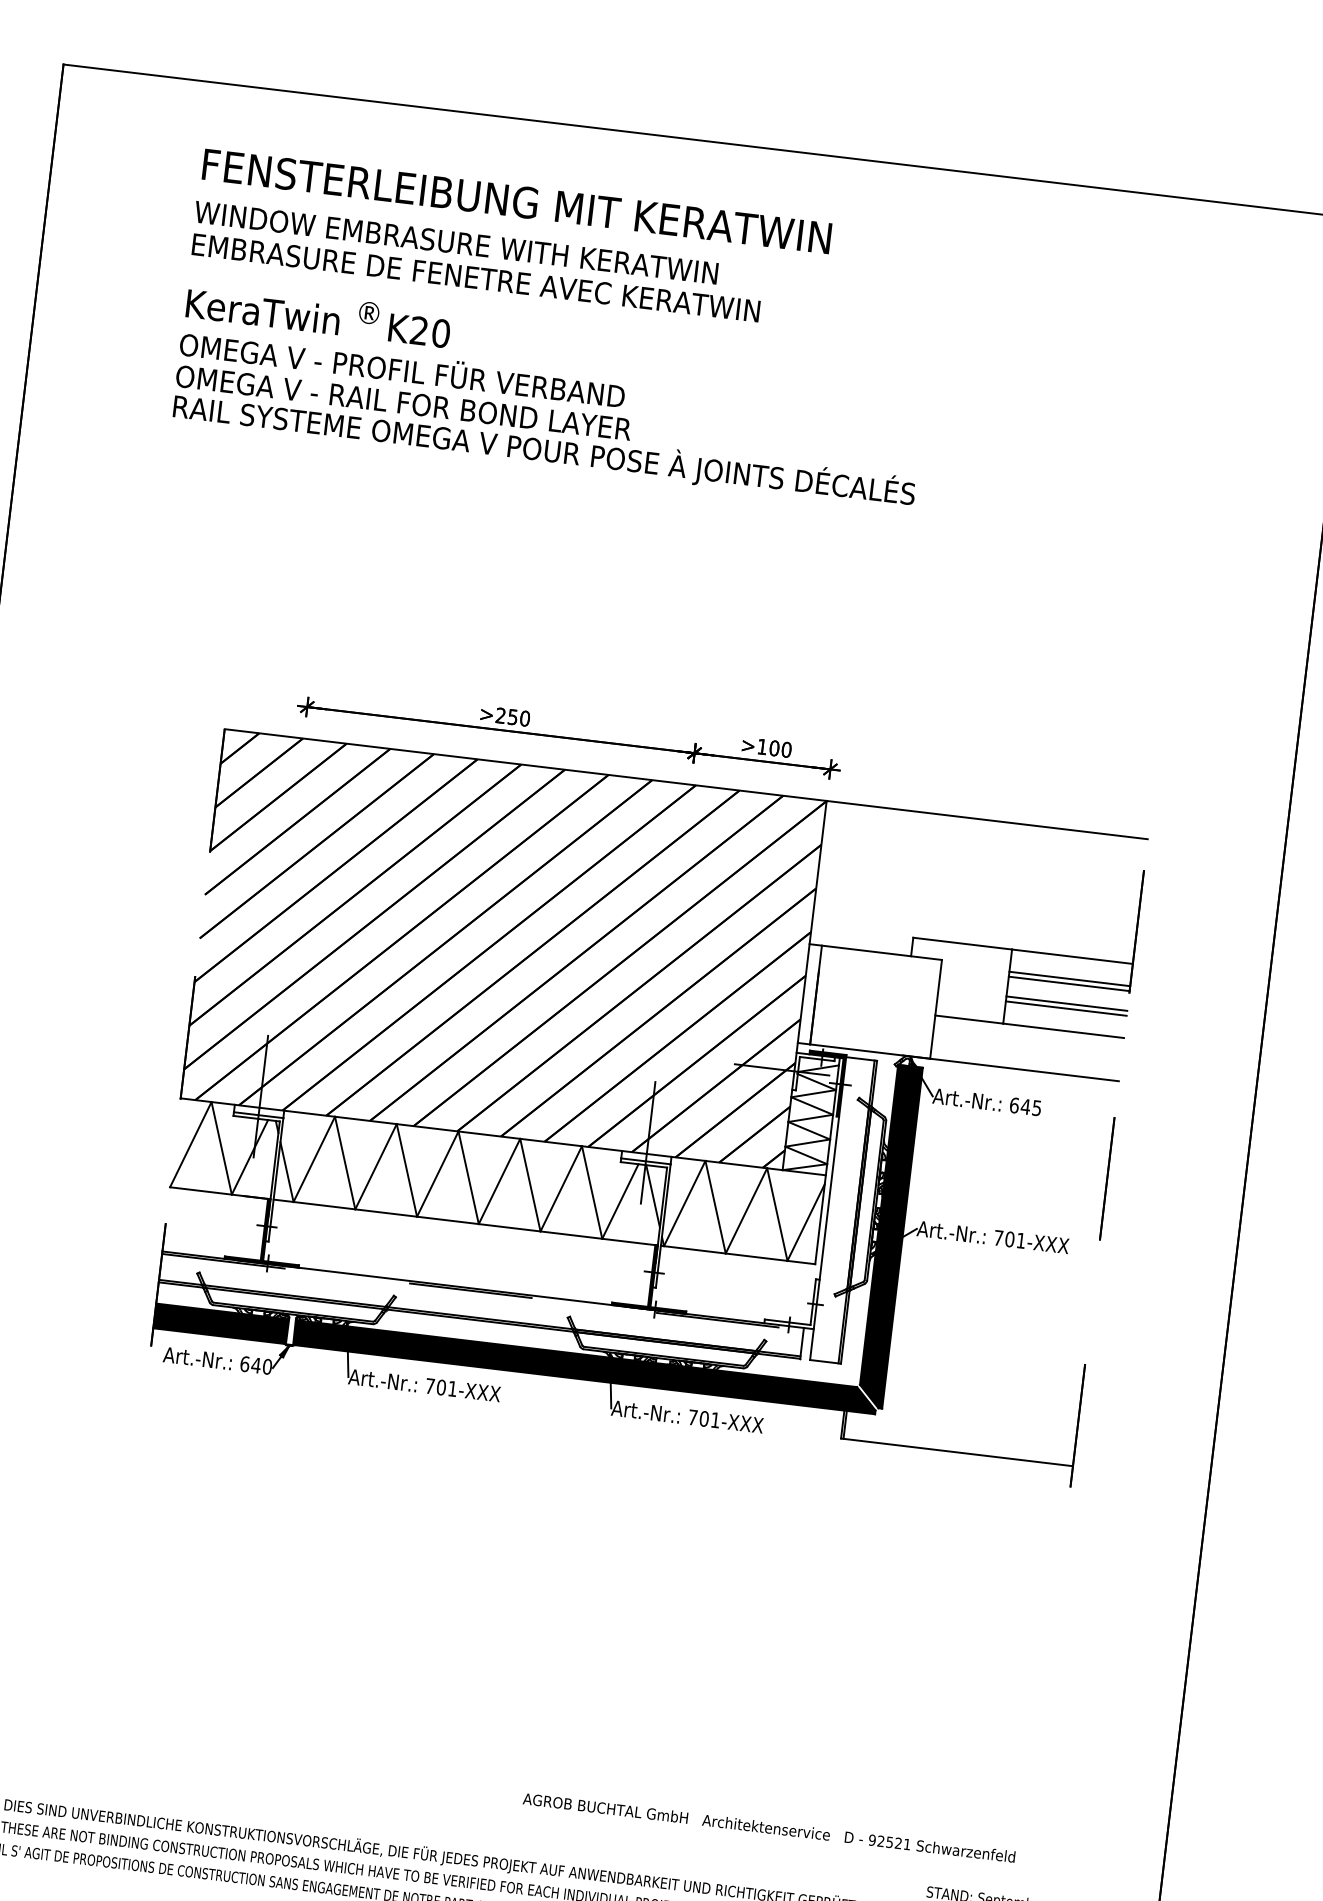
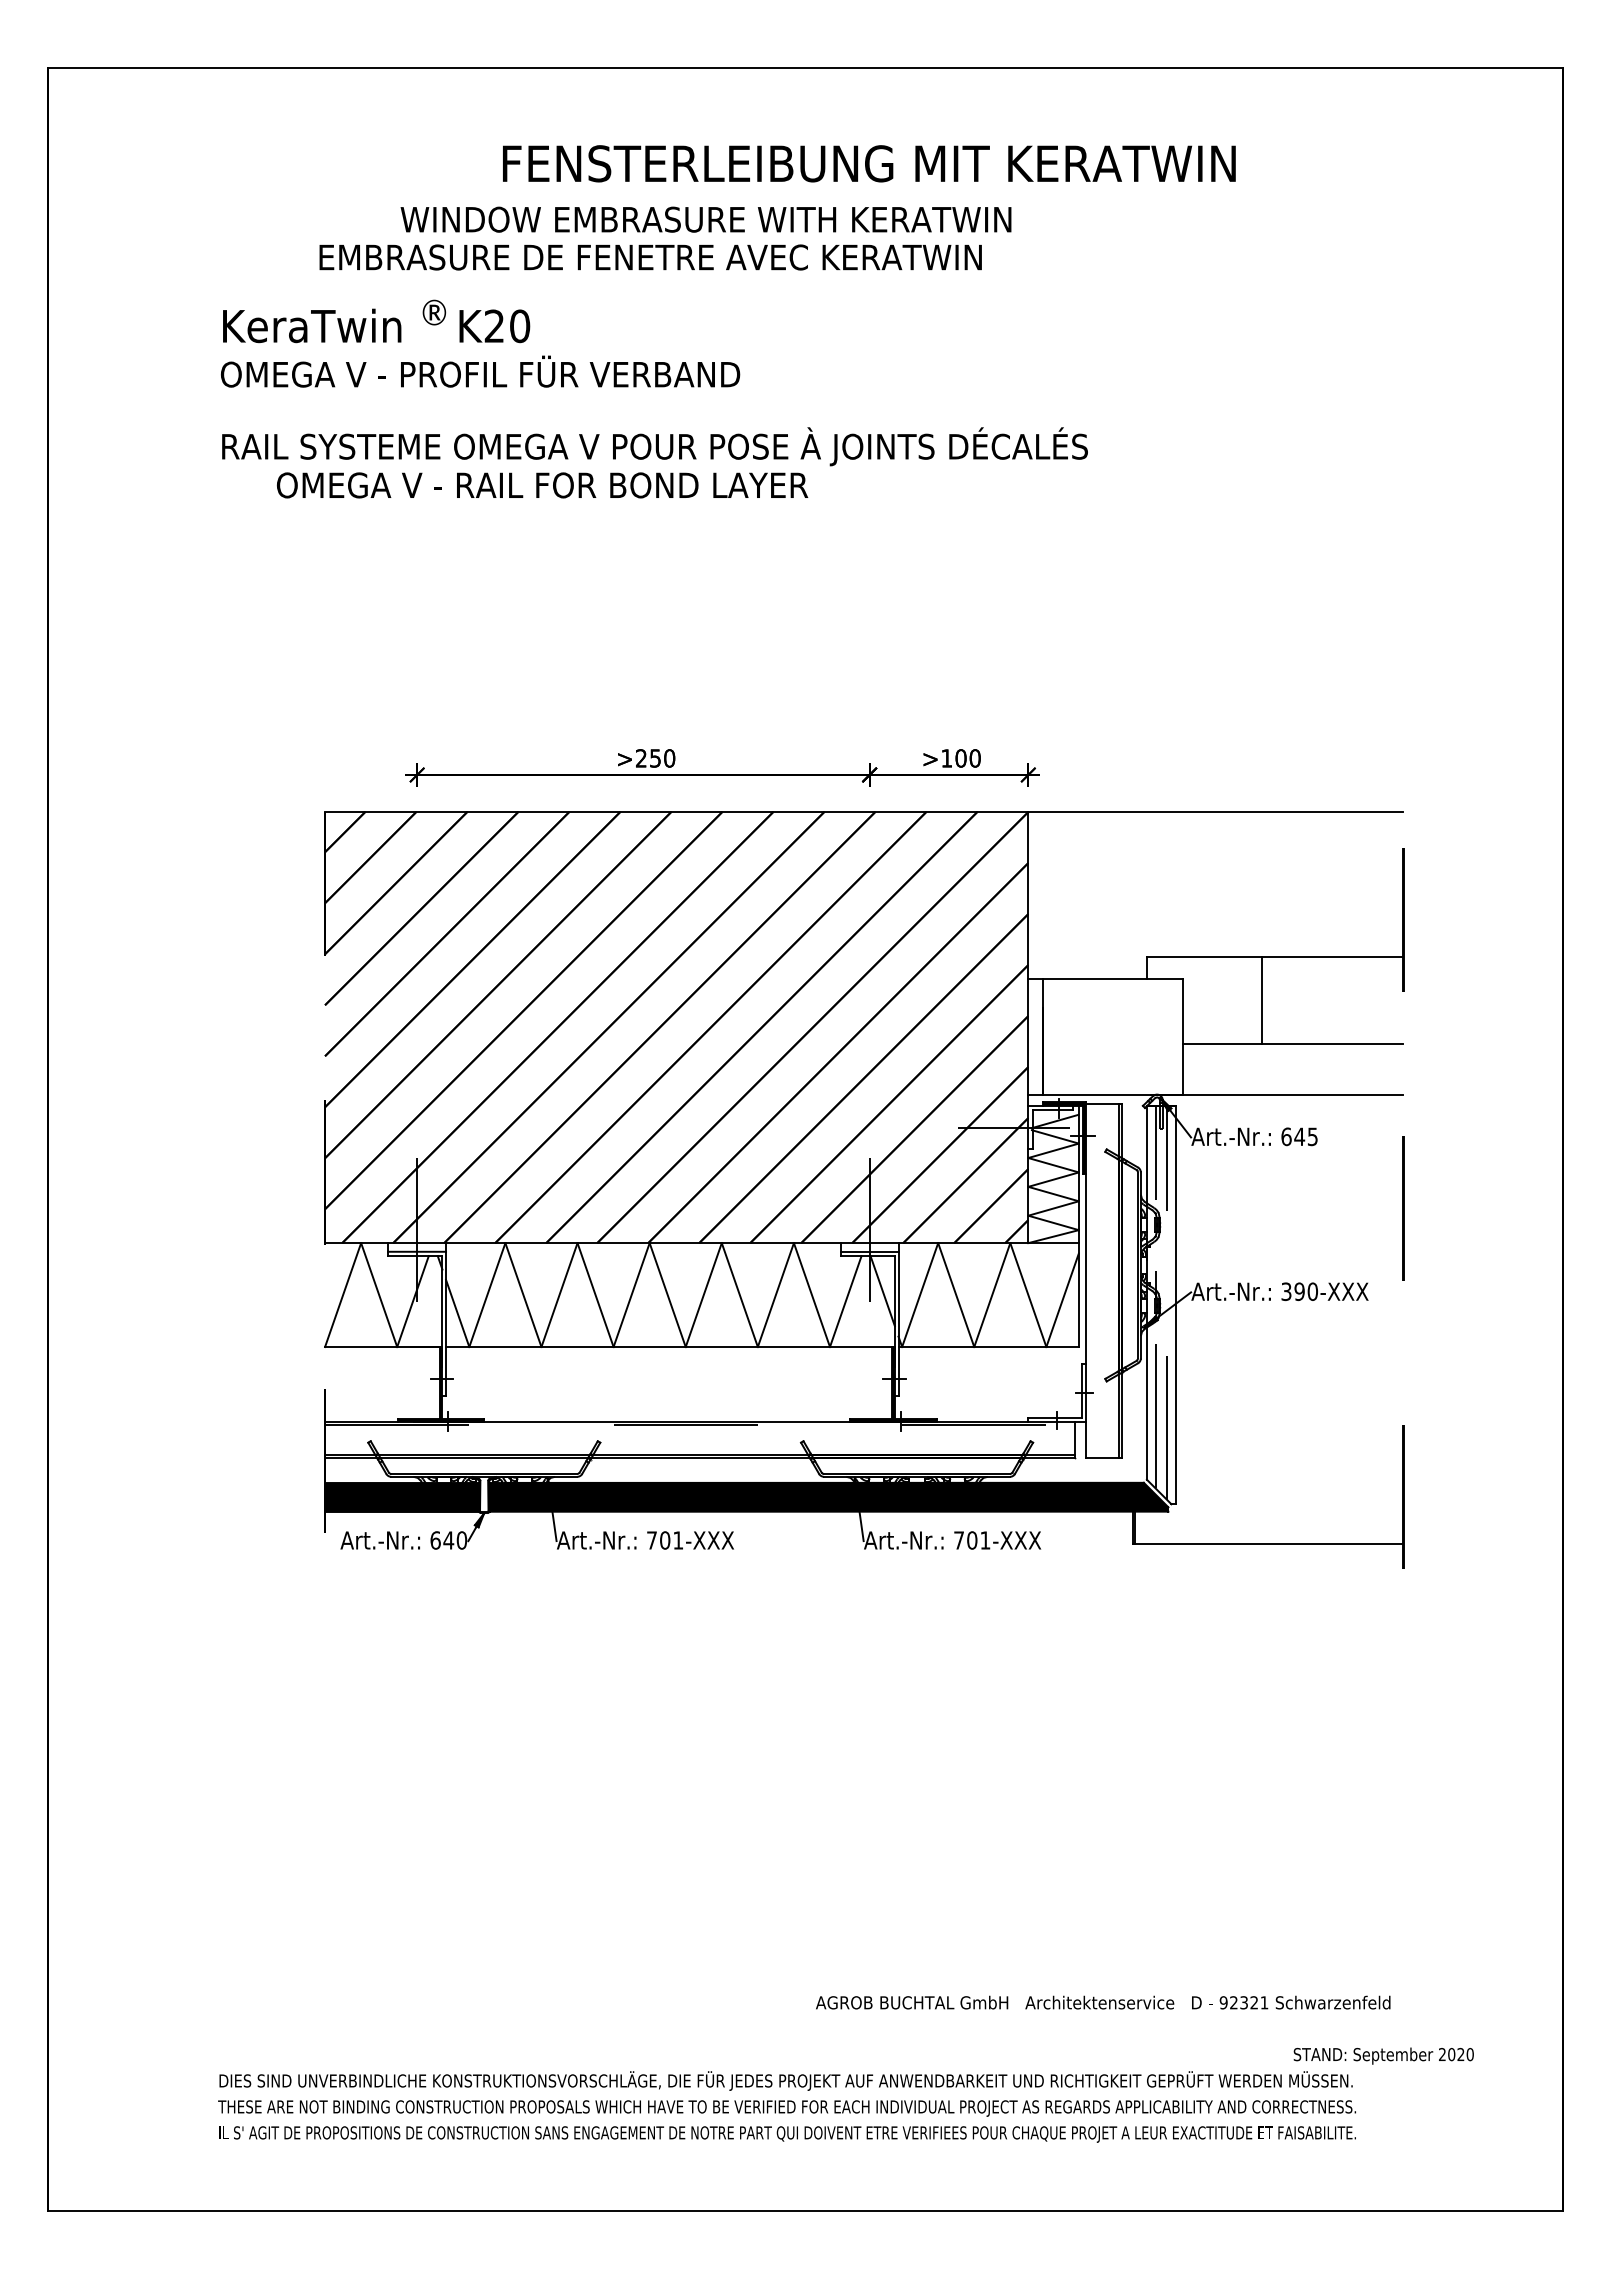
text: (517, 201) -> (869, 163), moved
text: (455, 242) -> (705, 219), moved
text: (475, 277) -> (650, 257), moved
text: (403, 403) -> (542, 485), moved
line: (1069, 978) -> (1332, 983), removed
line: (1068, 984) -> (1332, 989), removed
line: (1066, 1003) -> (1332, 1012), removed
line: (1065, 1008) -> (1332, 1018), removed
fill: (889, 1237) -> (1160, 1305), removed
text: (1009, 1239) -> (1299, 1291), 701-XXX -> 390-XXX
text: (889, 1842) -> (1243, 2002), 92521 -> 92321

